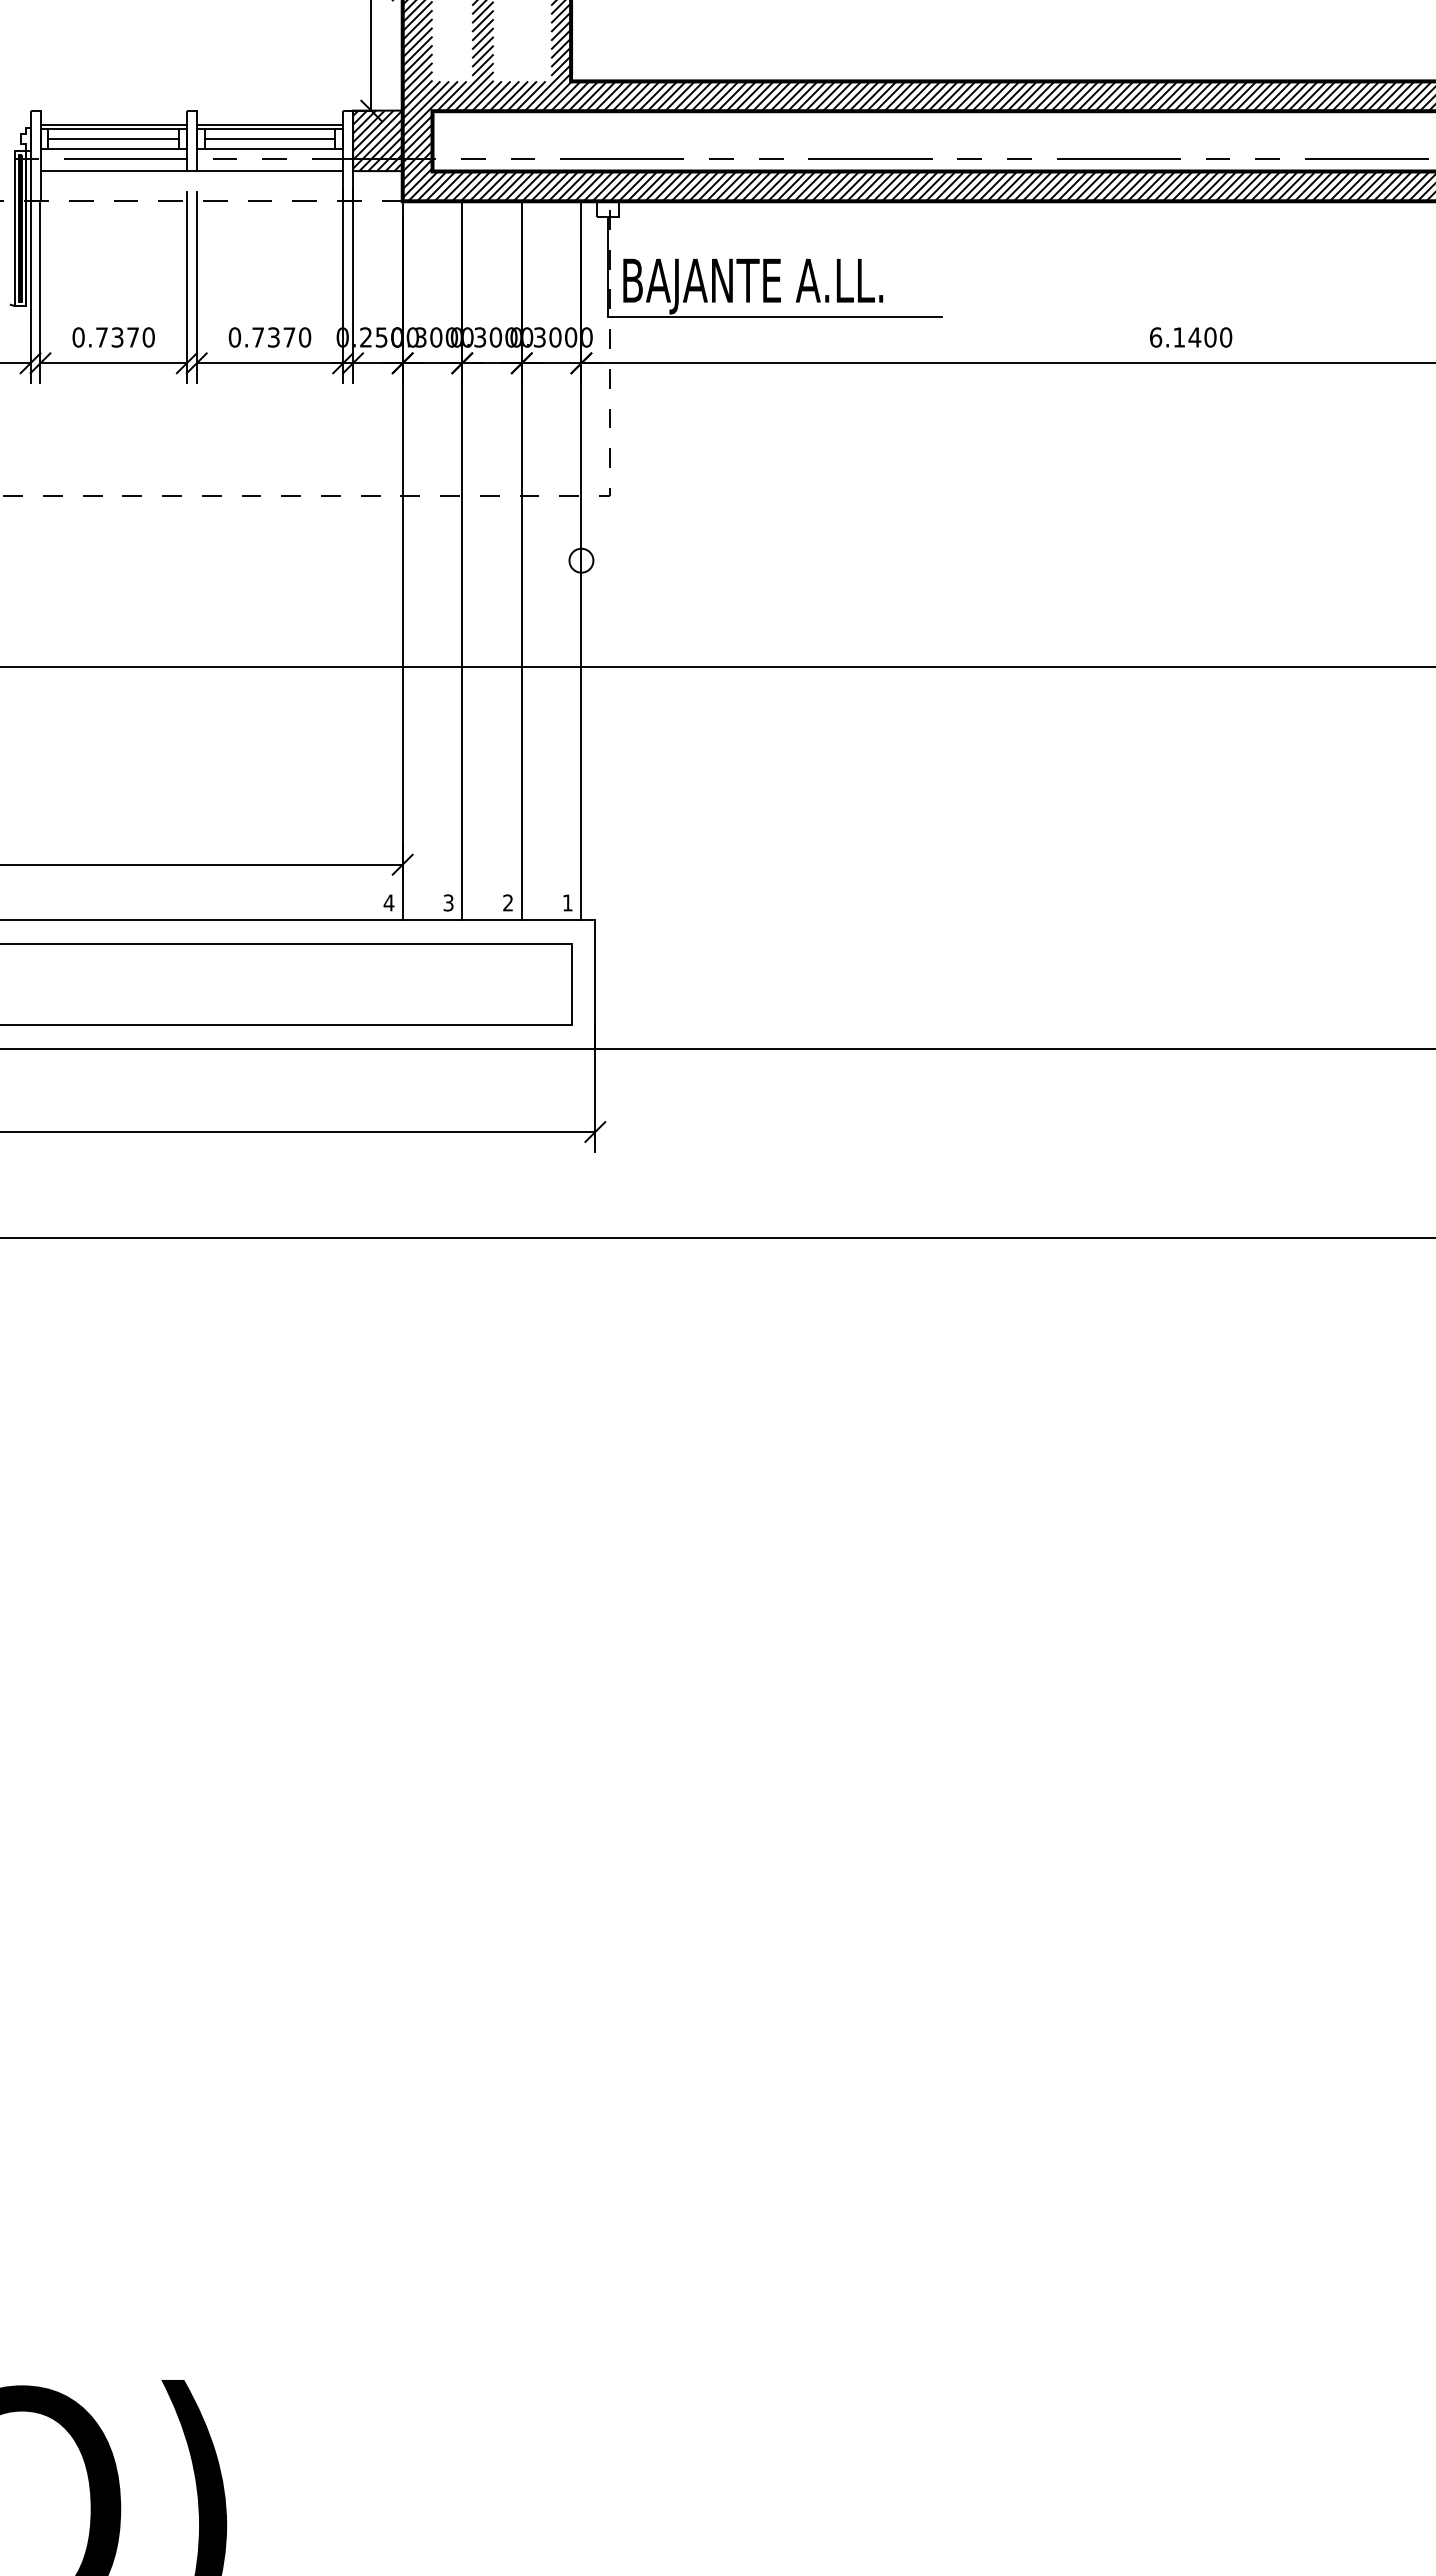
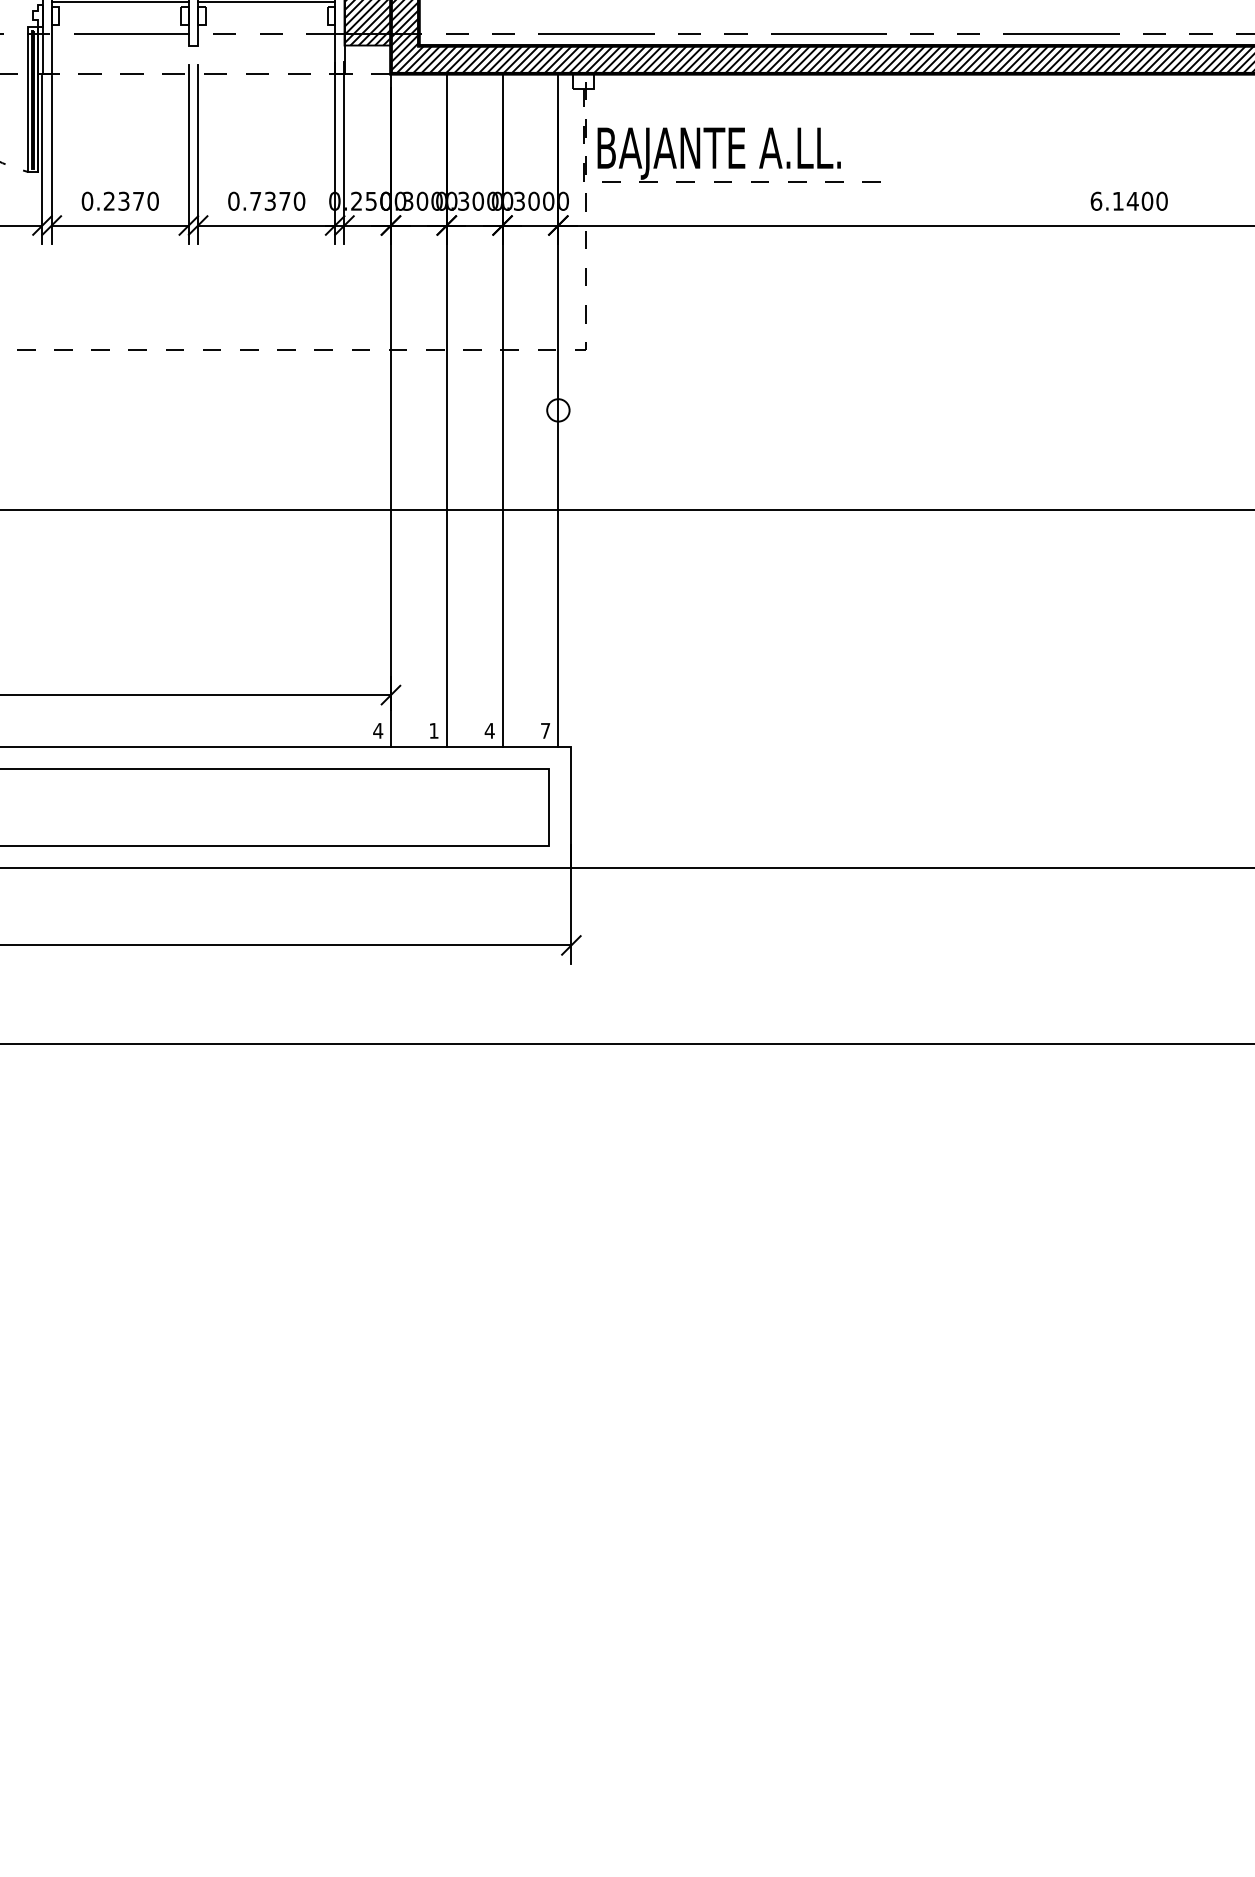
line: (113, 129) -> (120, 6), removed
line: (269, 129) -> (266, 6), removed
line: (113, 139) -> (120, 15), removed
line: (269, 139) -> (266, 15), removed
line: (113, 149) -> (120, 25), removed
line: (269, 149) -> (266, 25), removed
line: (113, 171) -> (120, 45), removed
line: (269, 171) -> (266, 45), removed
line: (725, 316) -> (693, 181), solid -> dashed
text: (101, 337) -> (108, 201), 0.7370 -> 0.2370
text: (448, 902) -> (433, 730), 3 -> 1
text: (507, 902) -> (489, 730), 2 -> 4
text: (567, 902) -> (545, 730), 1 -> 7

